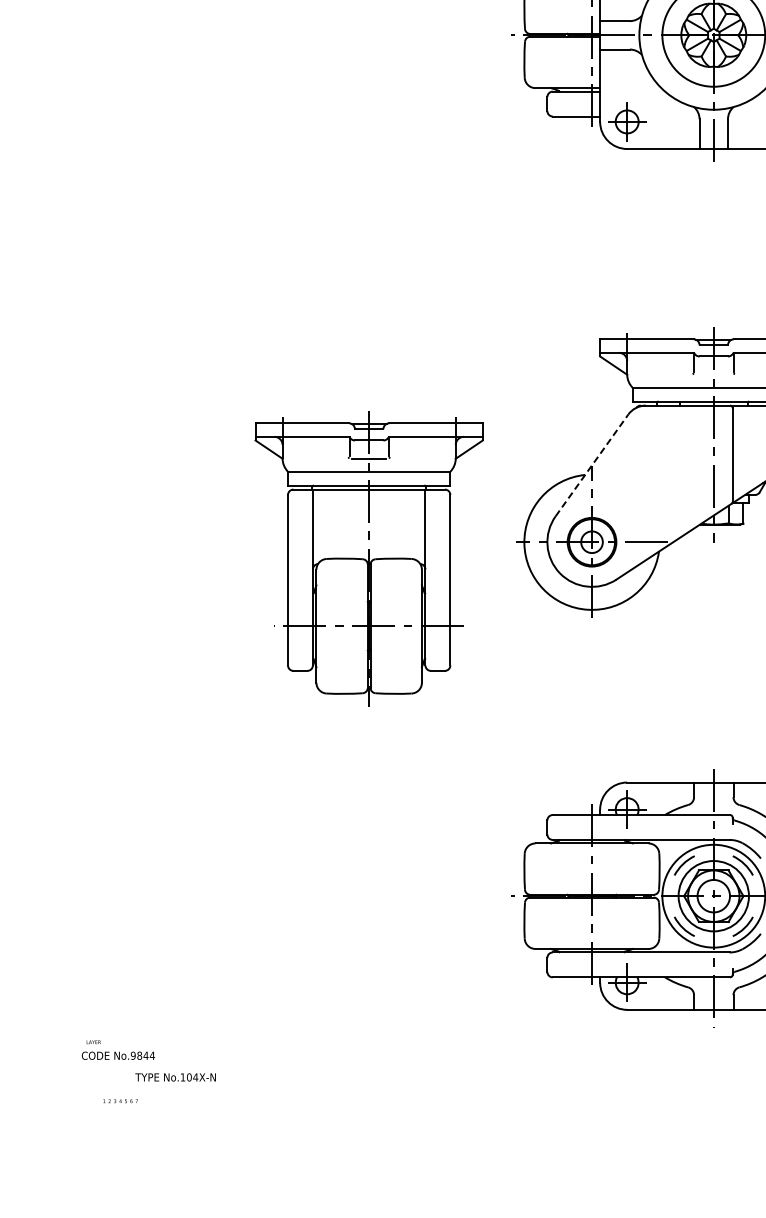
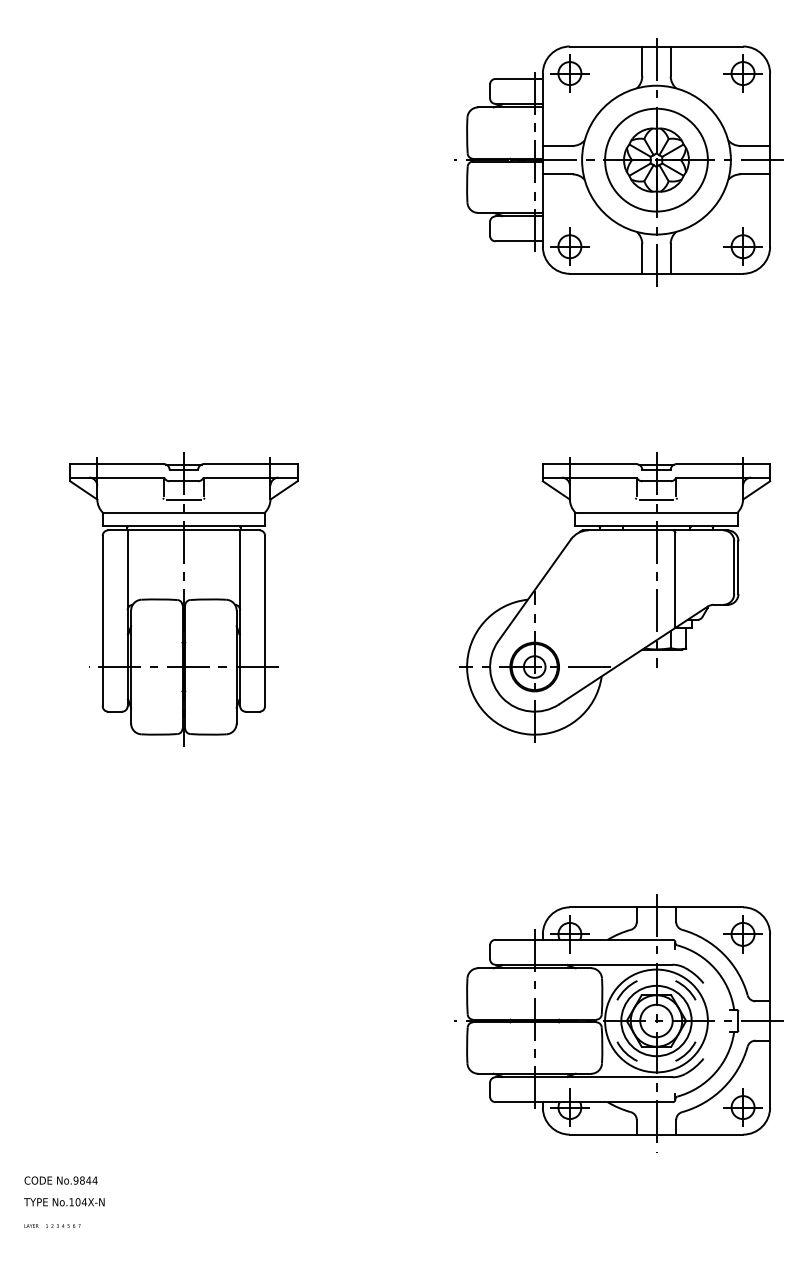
line: (713, 374) -> (656, 499), added
line: (591, 464) -> (534, 589), dashed -> solid
part: (368, 558) -> (183, 599), moved
text: (93, 1041) -> (31, 1225), moved
text: (175, 1077) -> (64, 1202), moved

